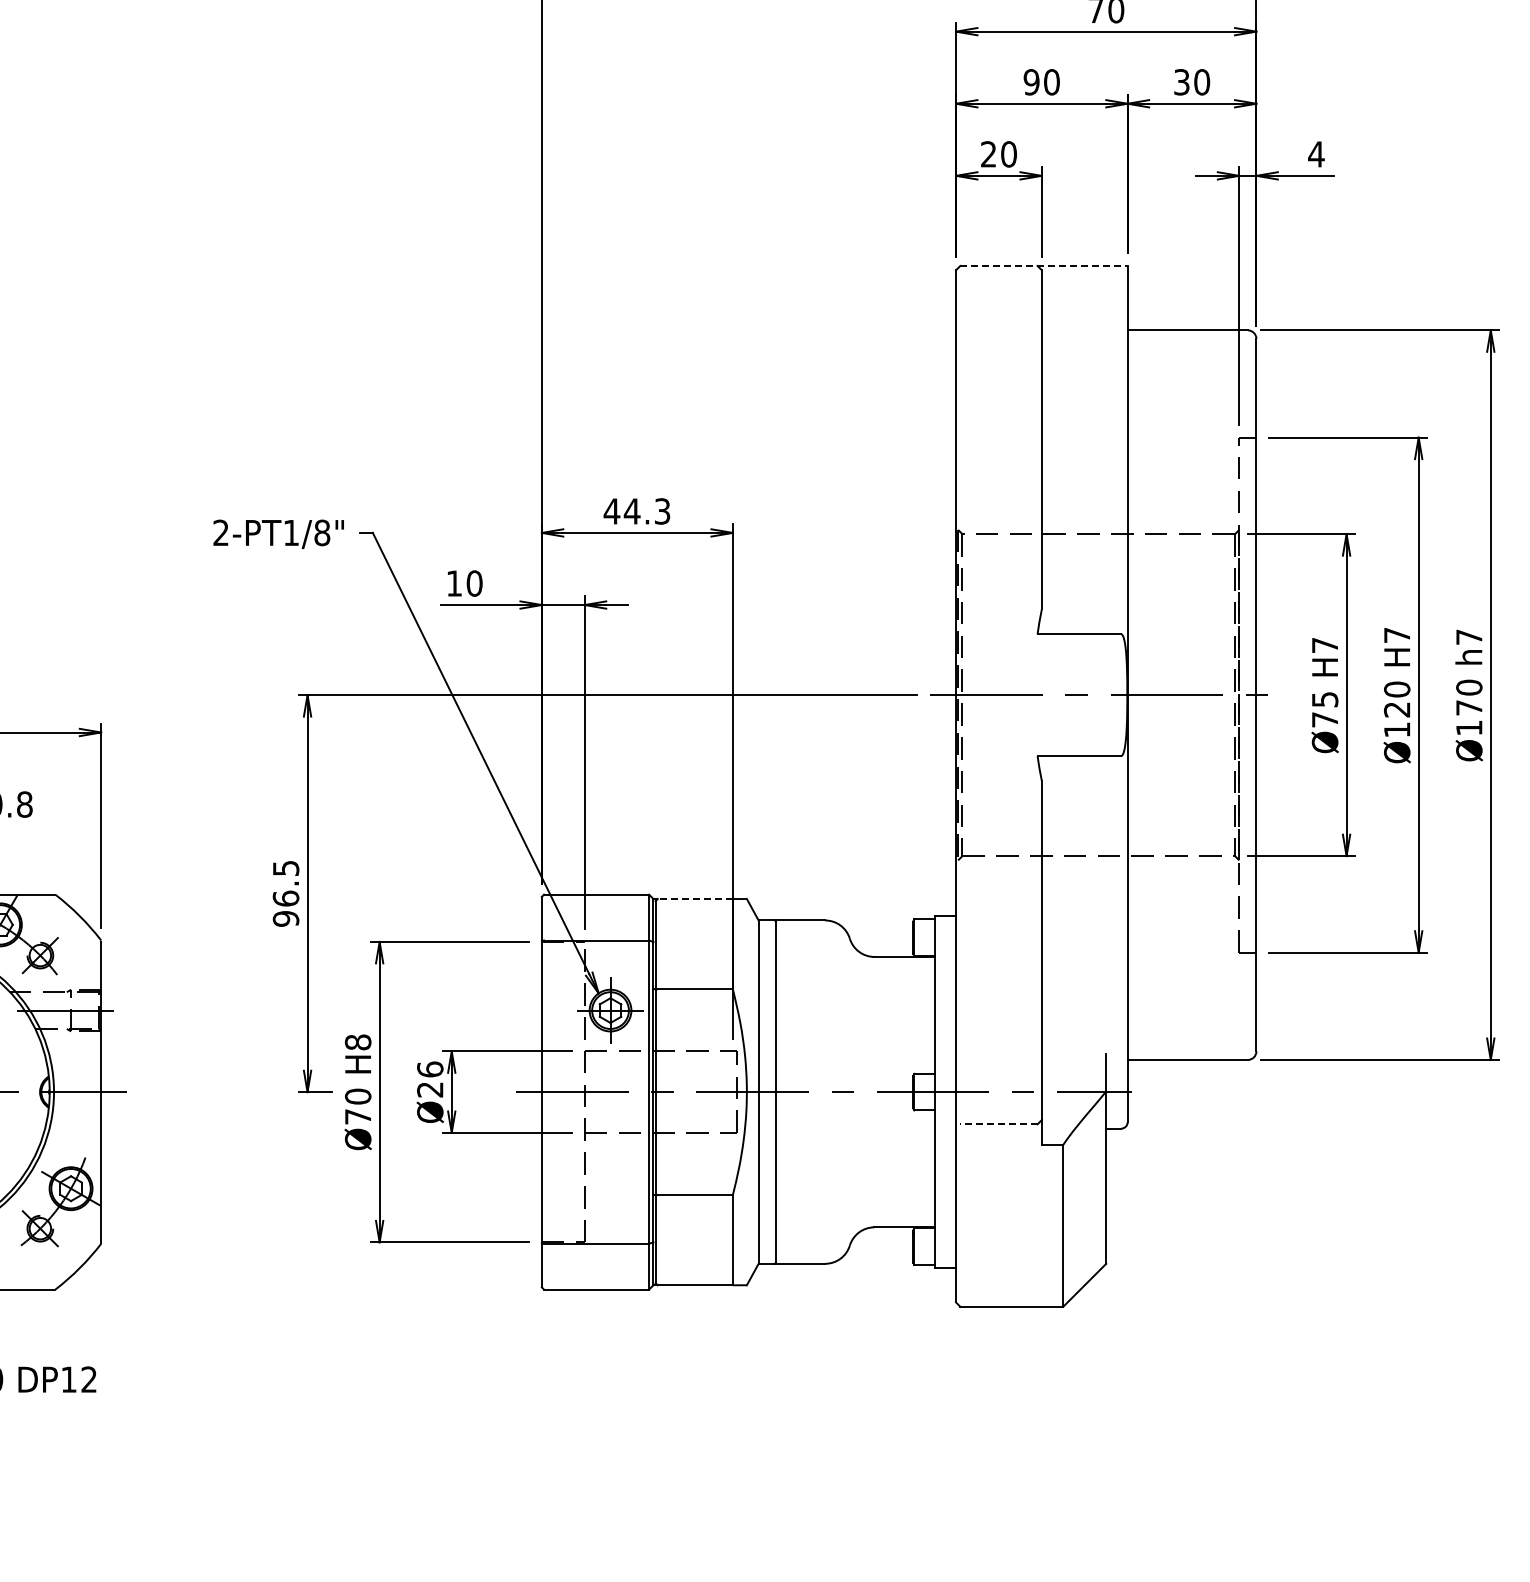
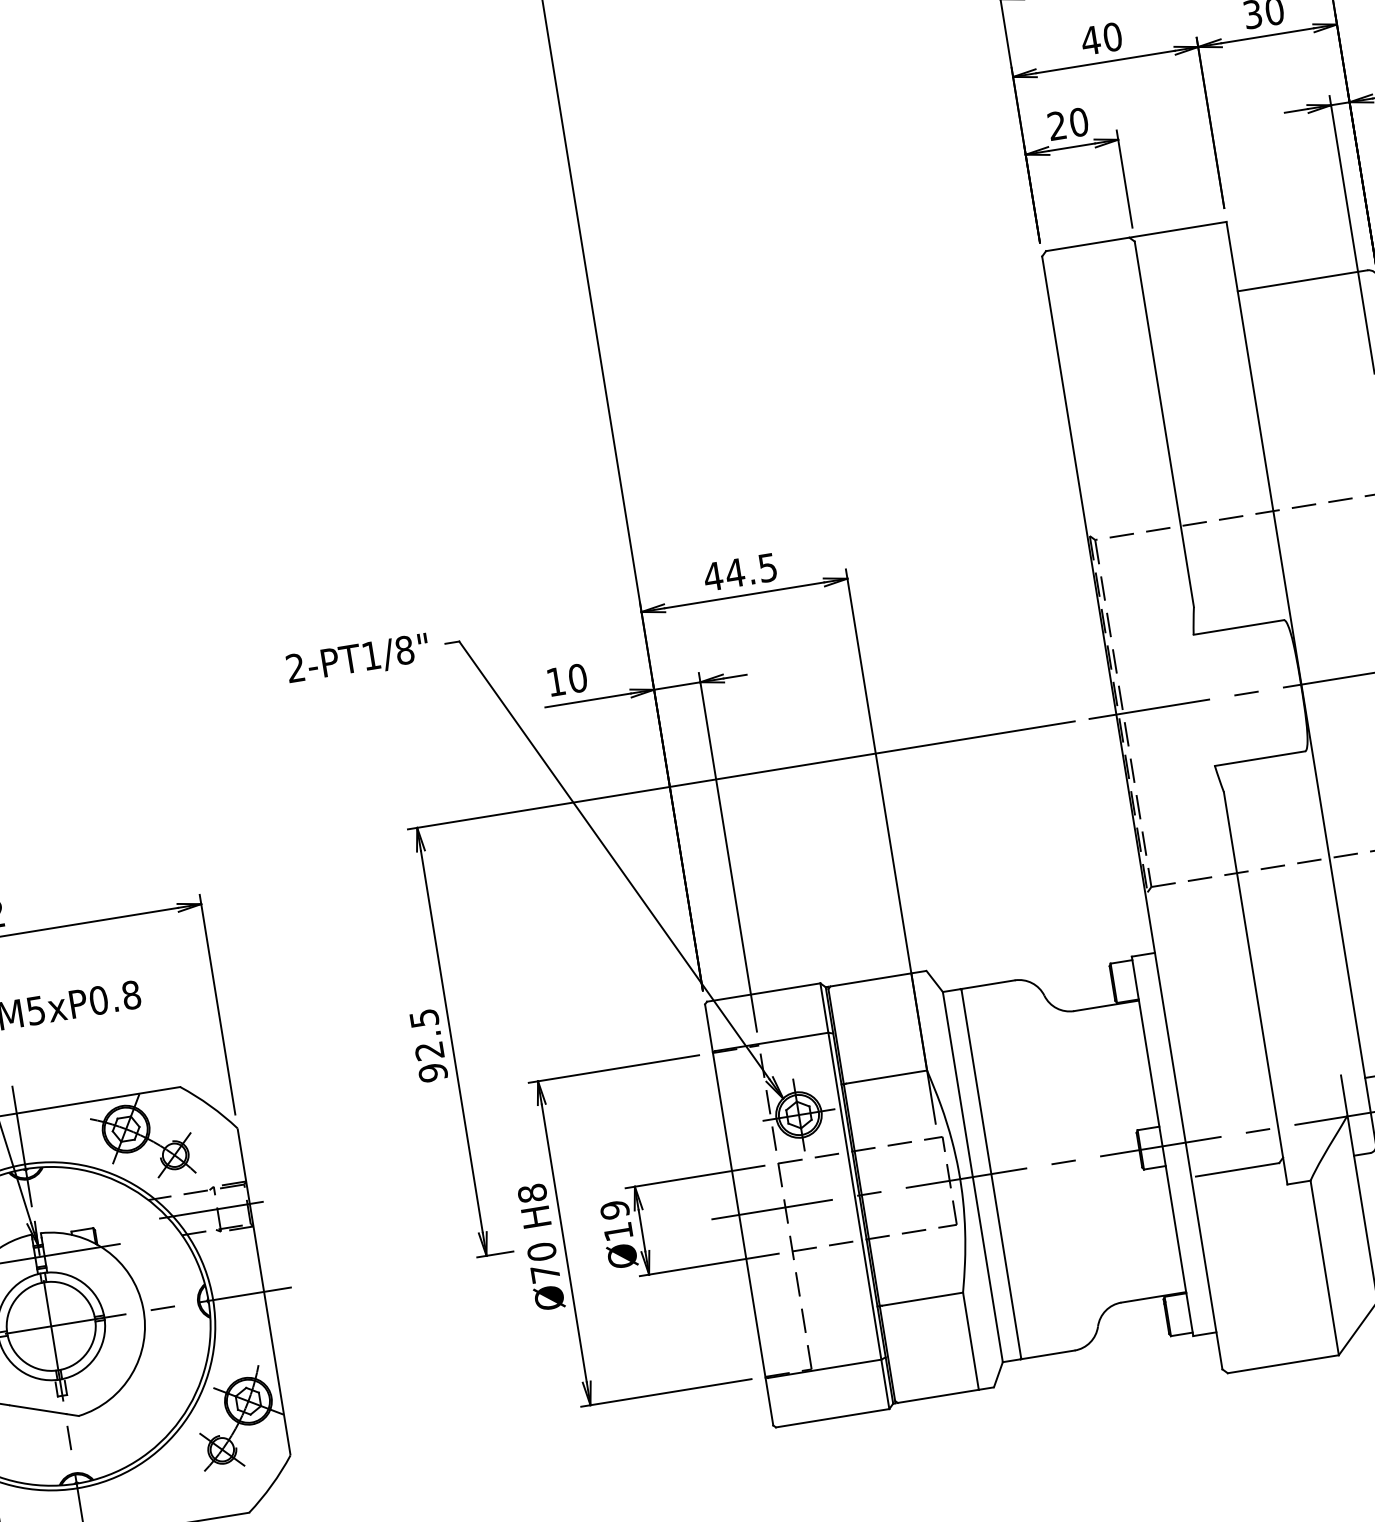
text: (1031, 82) -> (1090, 40), 90 -> 40
line: (1044, 265) -> (1136, 235), dashed -> solid
text: (662, 511) -> (767, 567), 44.3 -> 44.5
text: (285, 898) -> (428, 1050), 96.5 -> 92.5
line: (695, 899) -> (871, 980), dashed -> solid
text: (430, 1079) -> (616, 1220), Ø26 -> Ø19
line: (998, 1124) -> (1237, 1170), dashed -> solid

